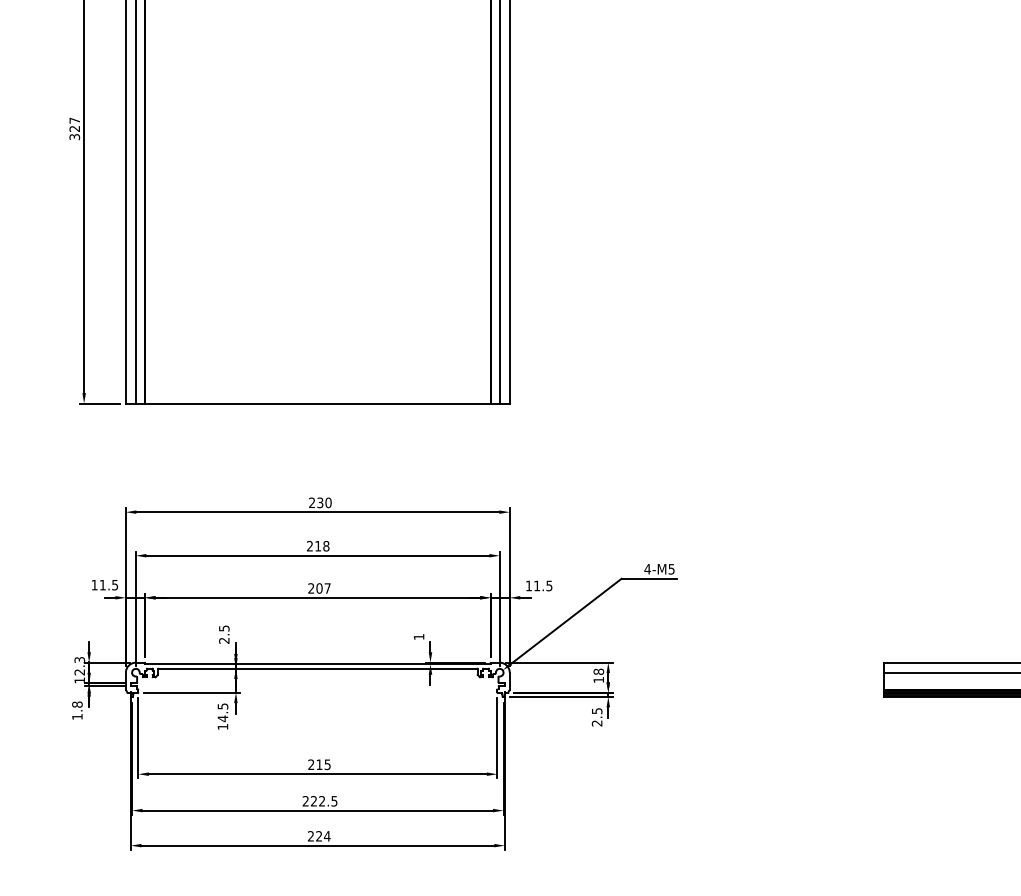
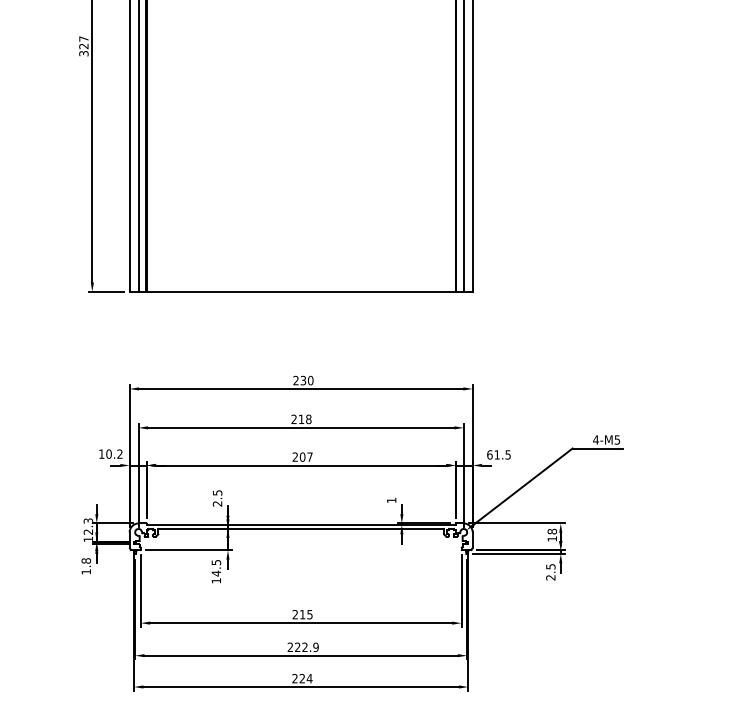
text: (108, 584) -> (114, 453), 11.5 -> 10.2
text: (528, 585) -> (489, 454), 11.5 -> 61.5
text: (334, 801) -> (316, 647), 222.5 -> 222.9

